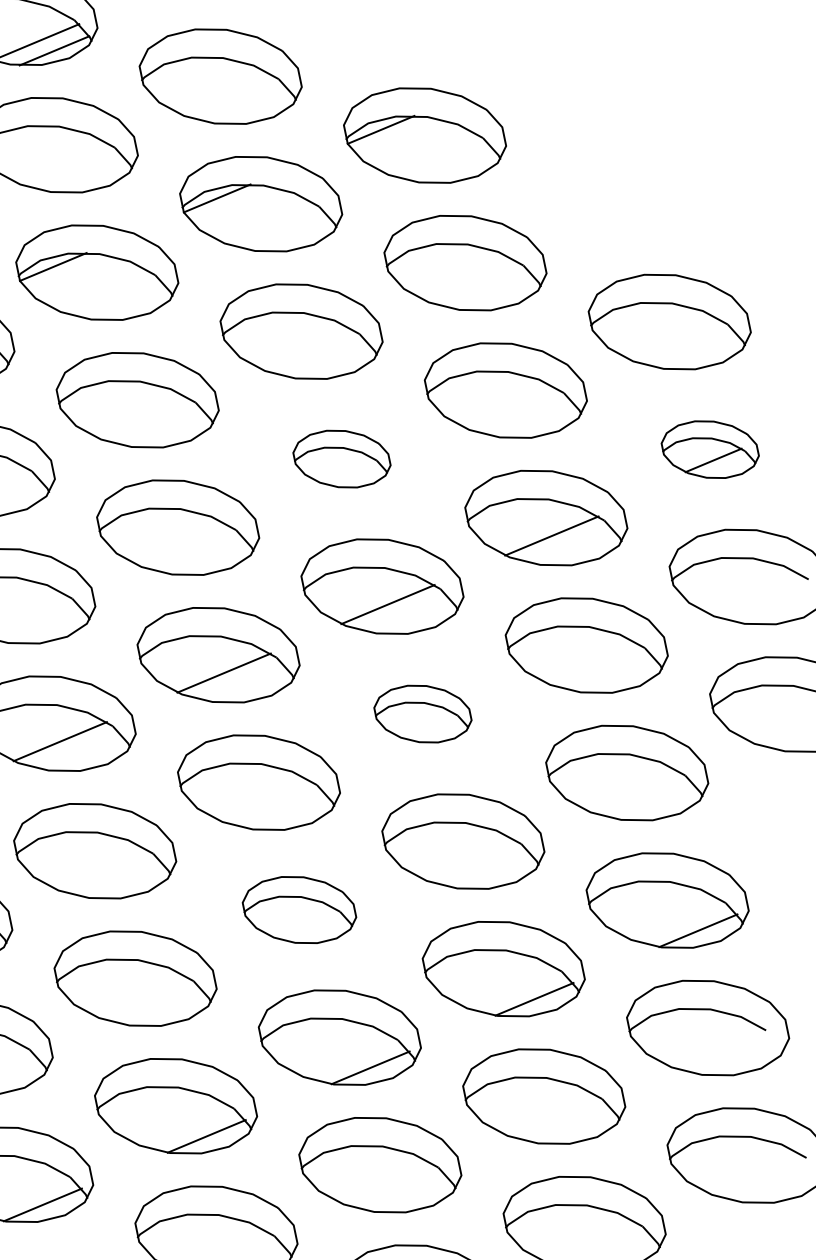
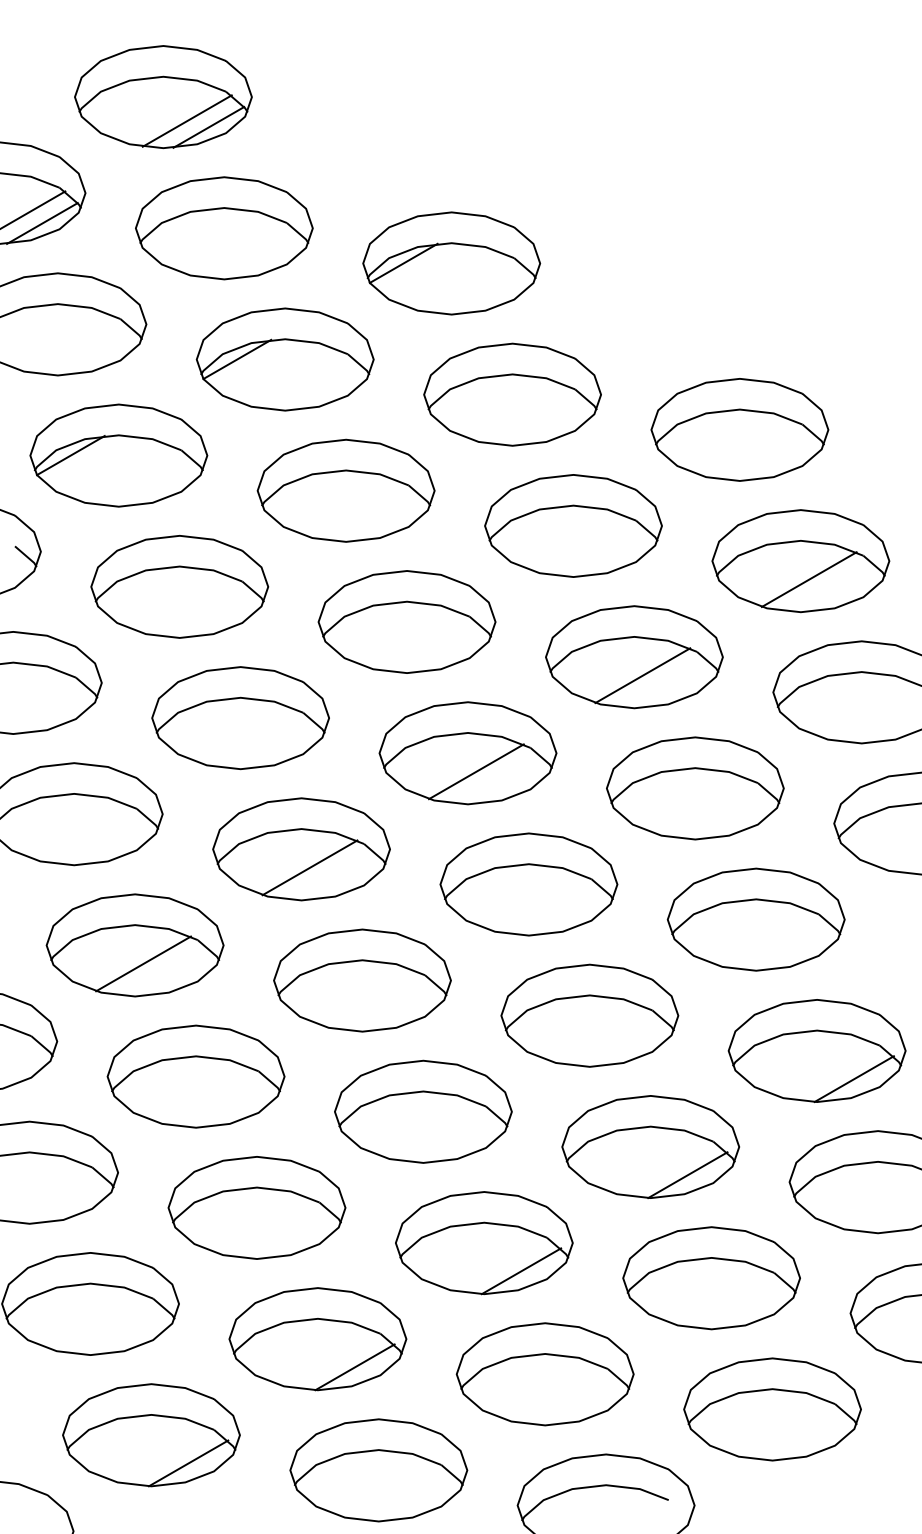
part: (709, 449) -> (800, 561), size x1.67
part: (341, 458) -> (406, 621), size x1.67
part: (422, 714) -> (528, 884), size x1.67
part: (299, 909) -> (423, 1111), size x1.43

